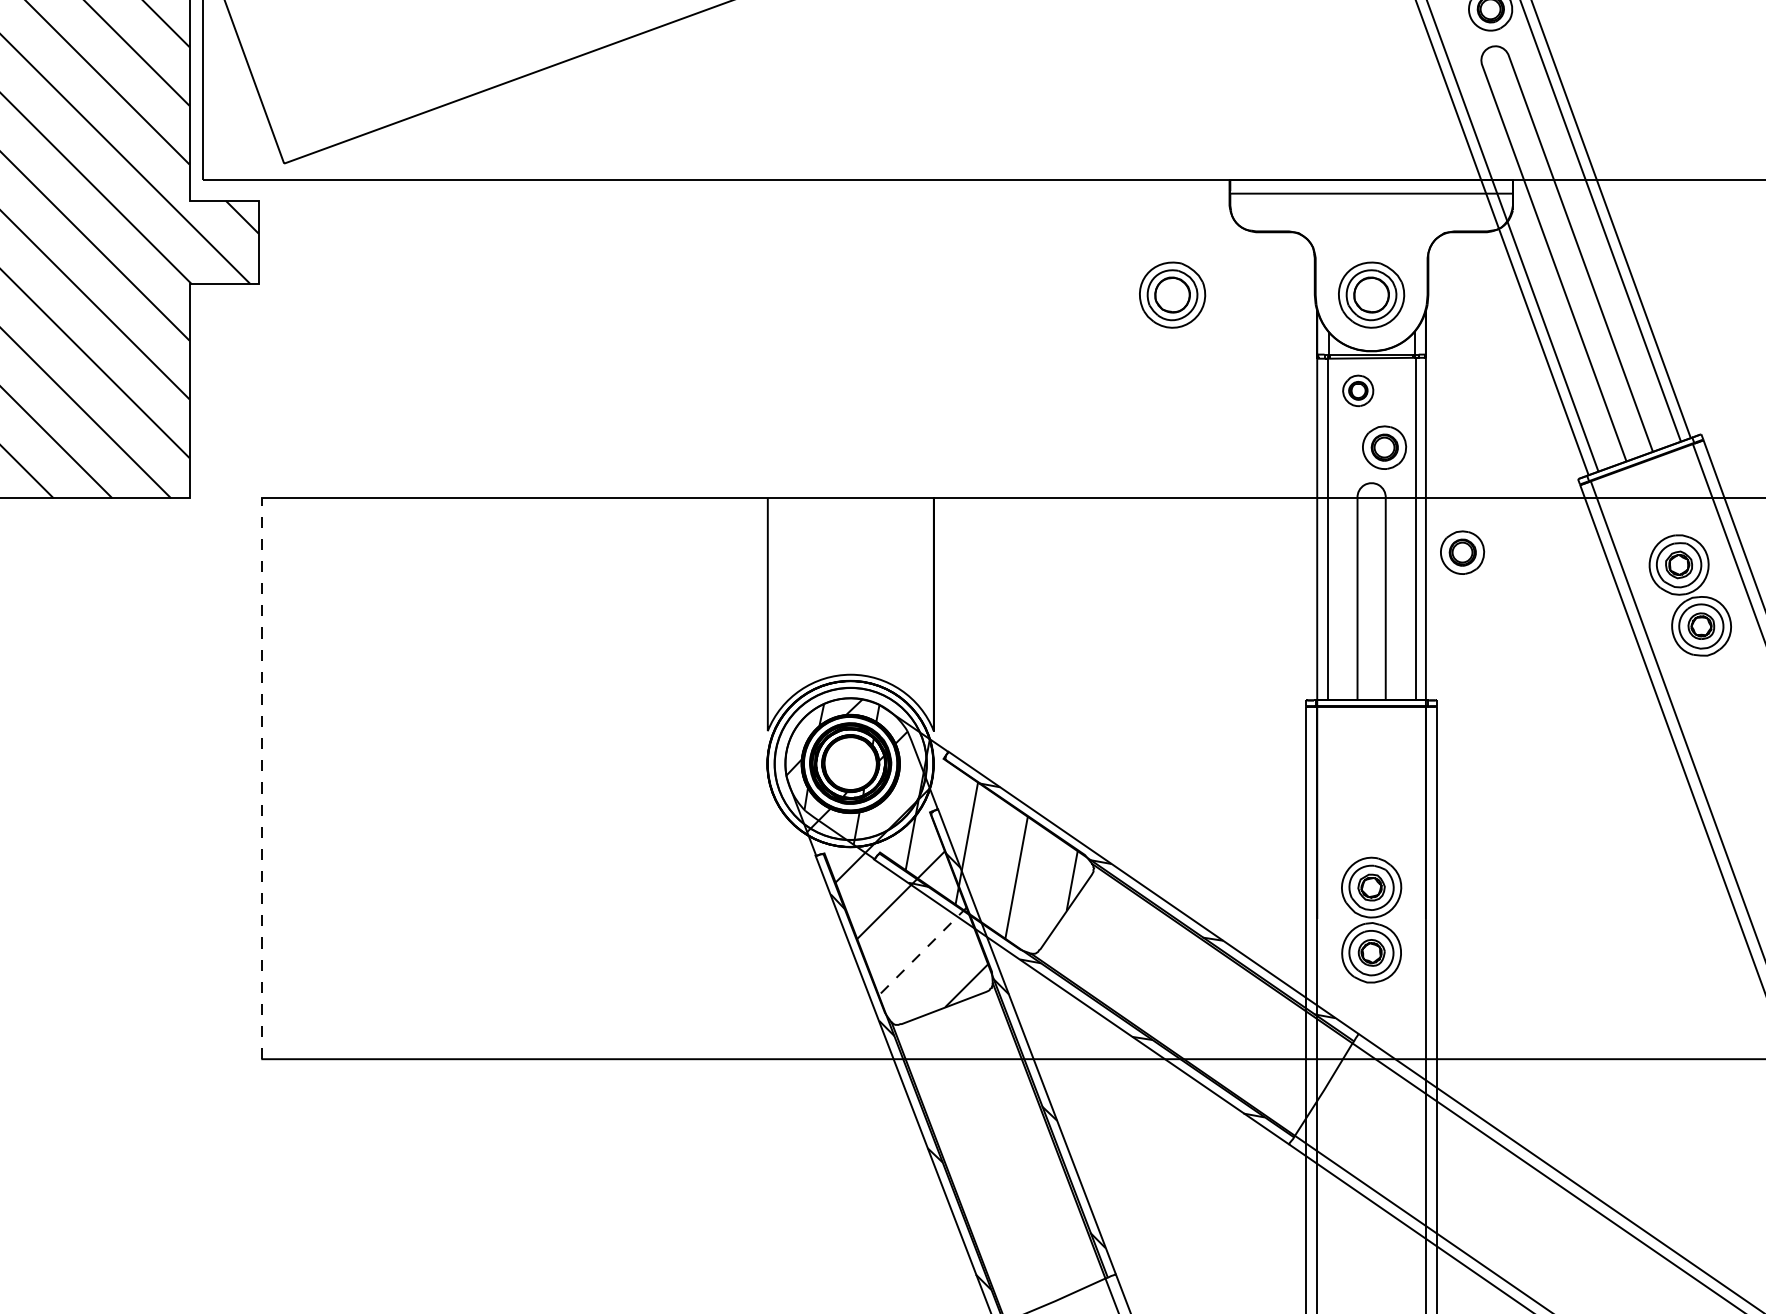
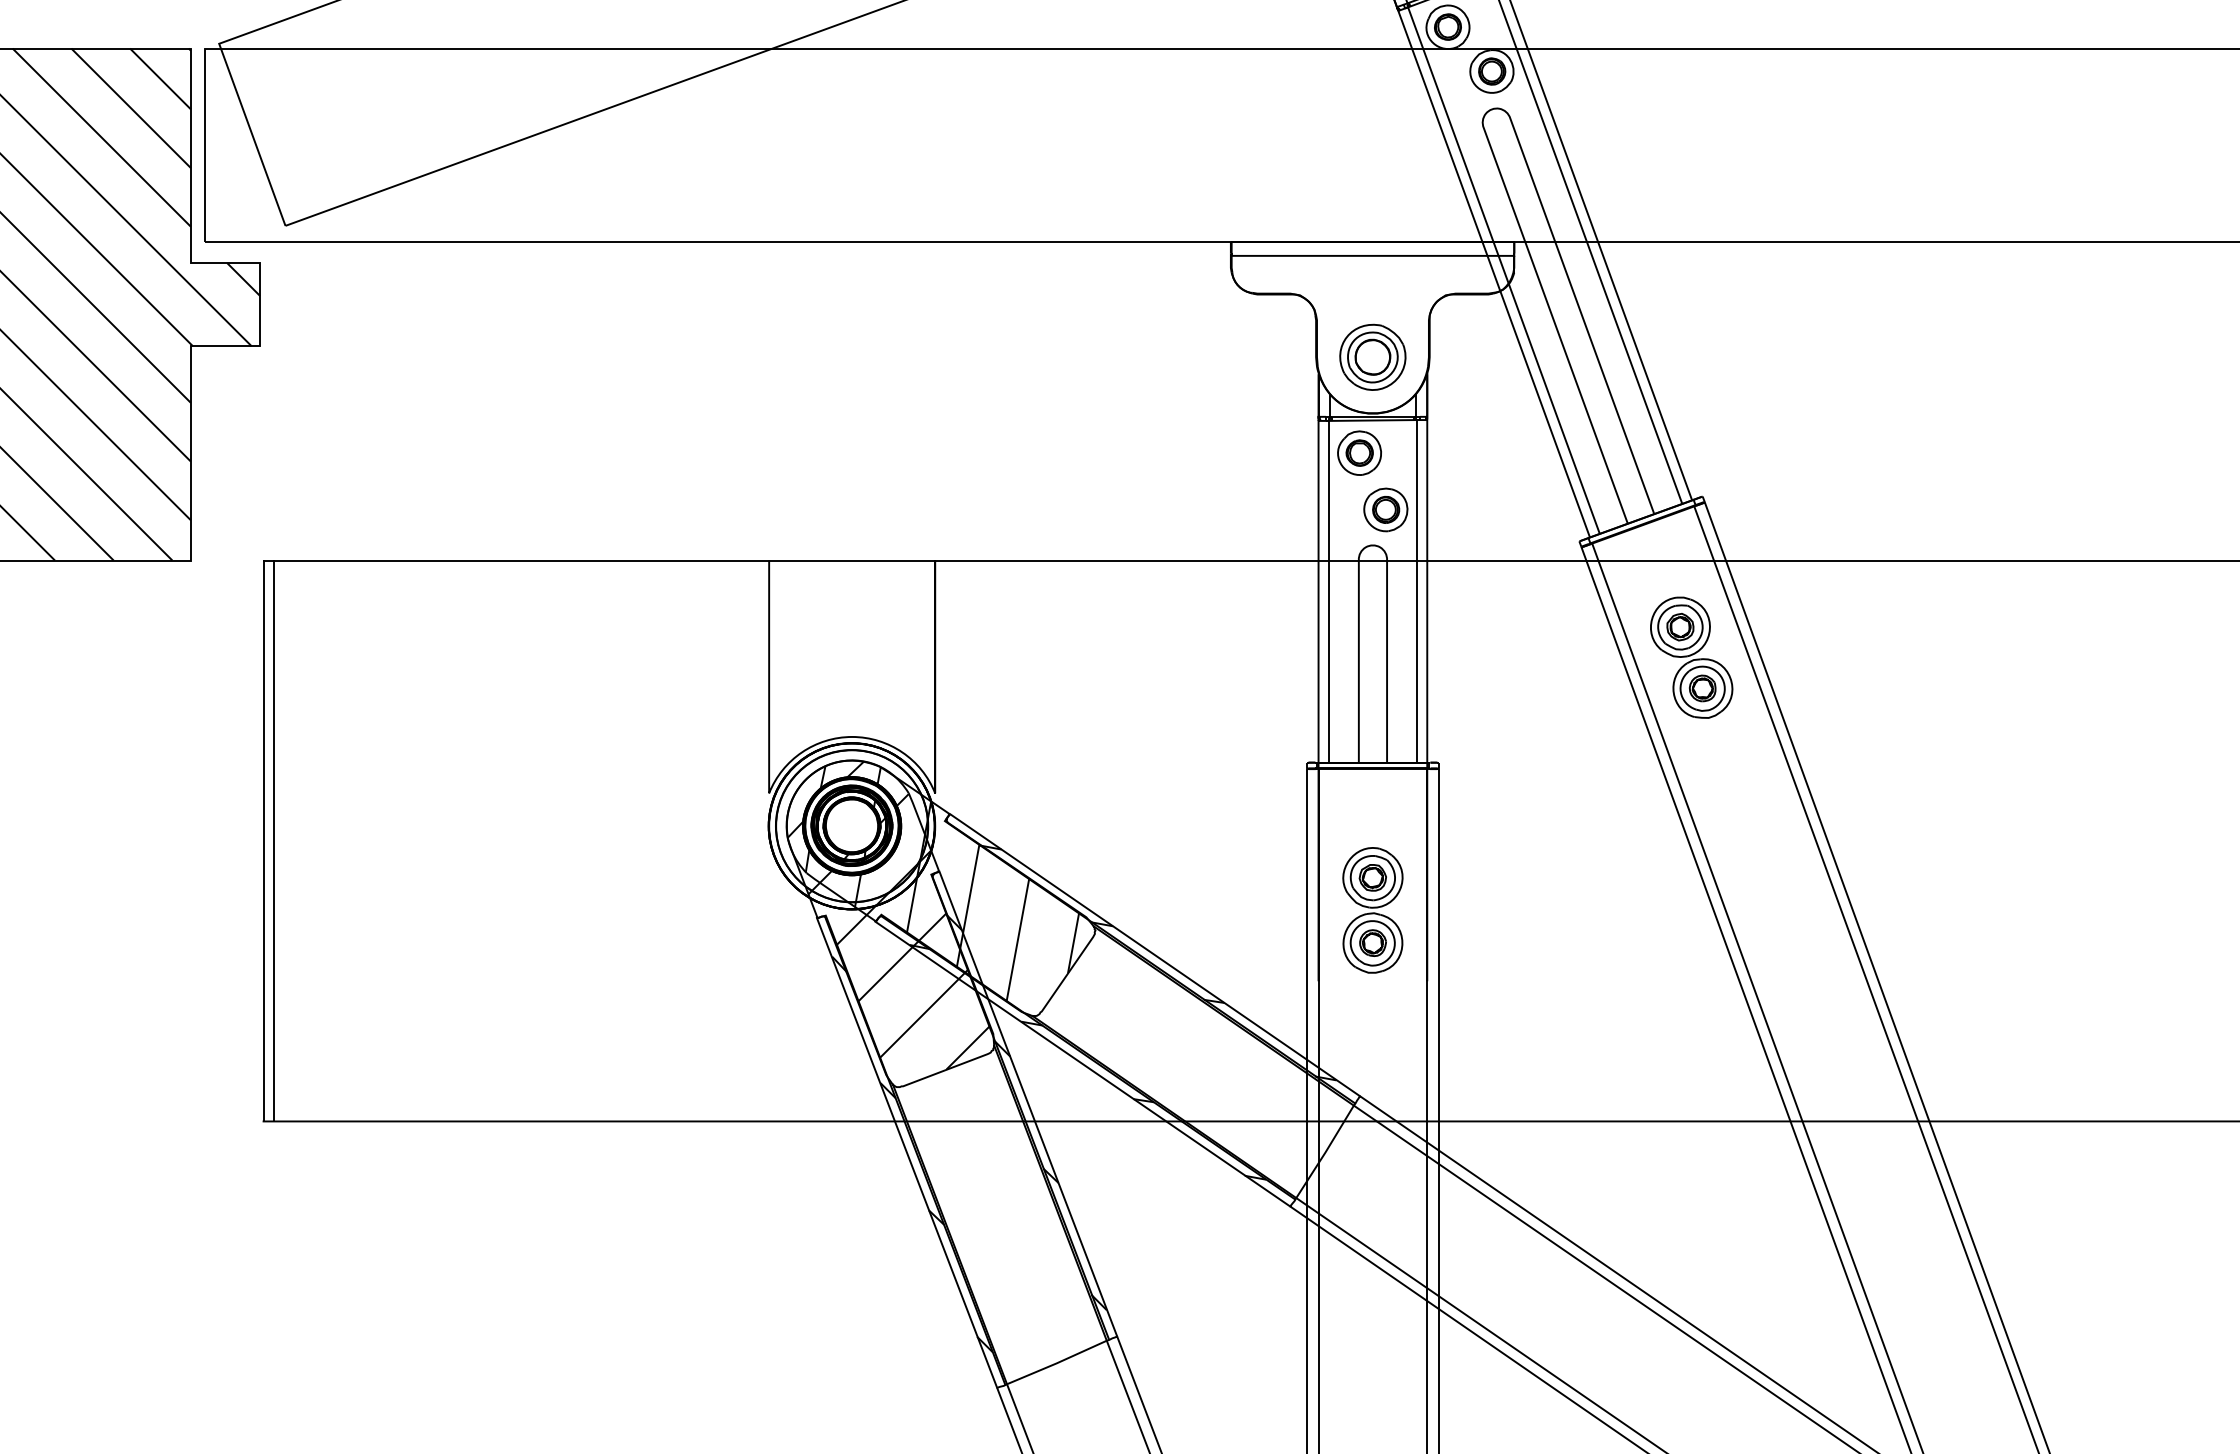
part: (1172, 294) -> (1173, 356), removed
part: (1358, 390) -> (1359, 452), size x1.43
part: (1462, 552) -> (1463, 614), removed
line: (262, 778) -> (263, 840), dashed -> solid
line: (273, 778) -> (274, 840), added
part: (1371, 920) -> (1372, 910), moved
line: (923, 951) -> (924, 1013), dashed -> solid

